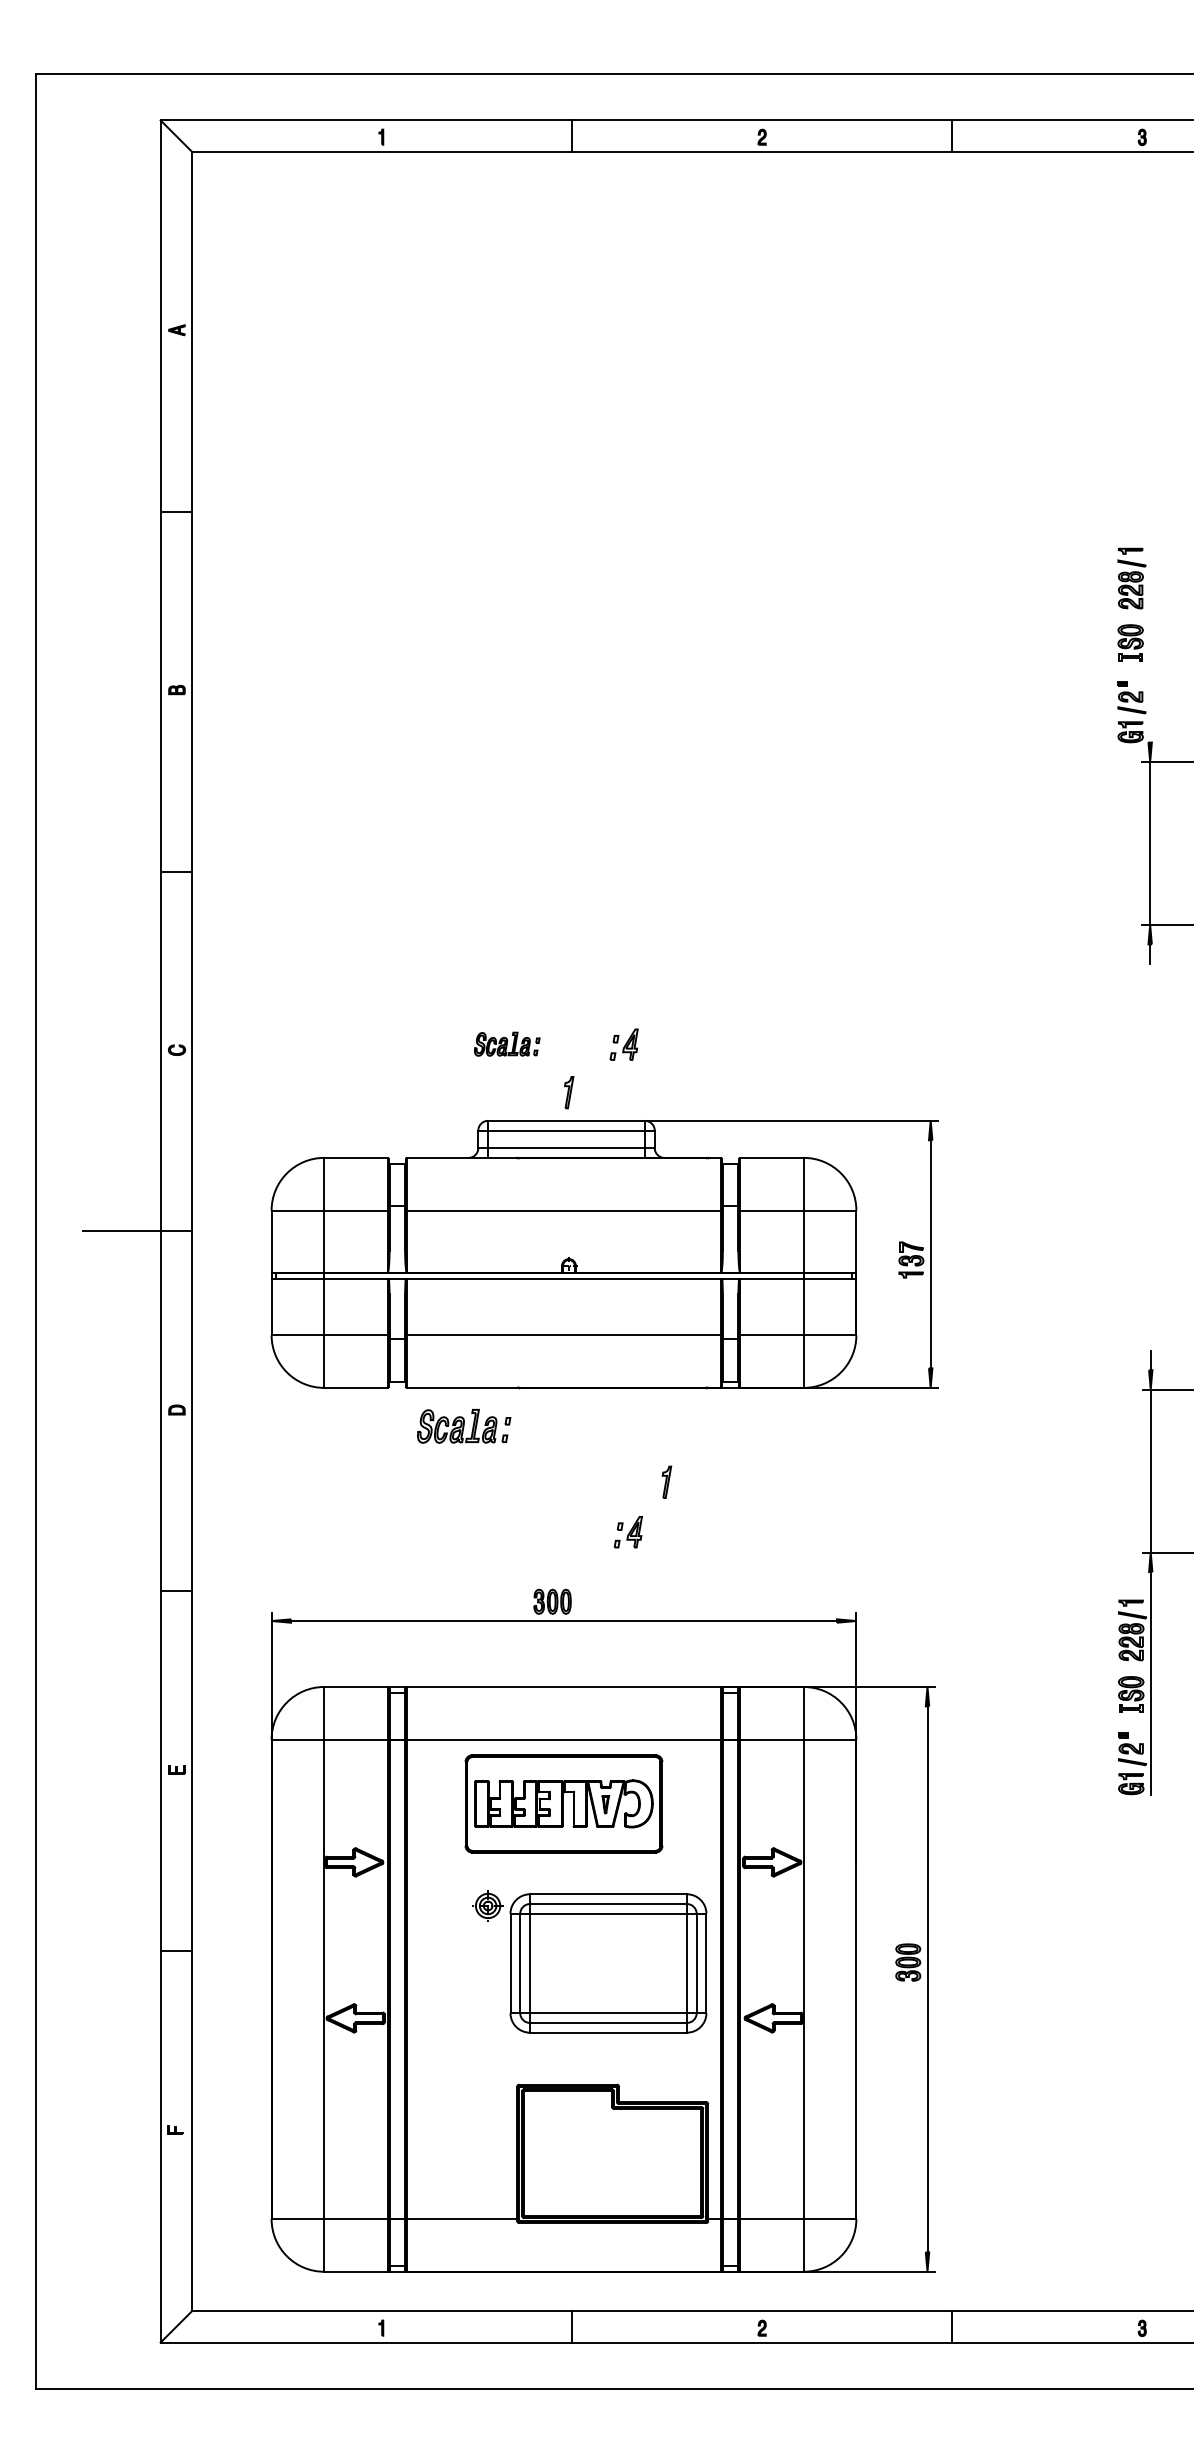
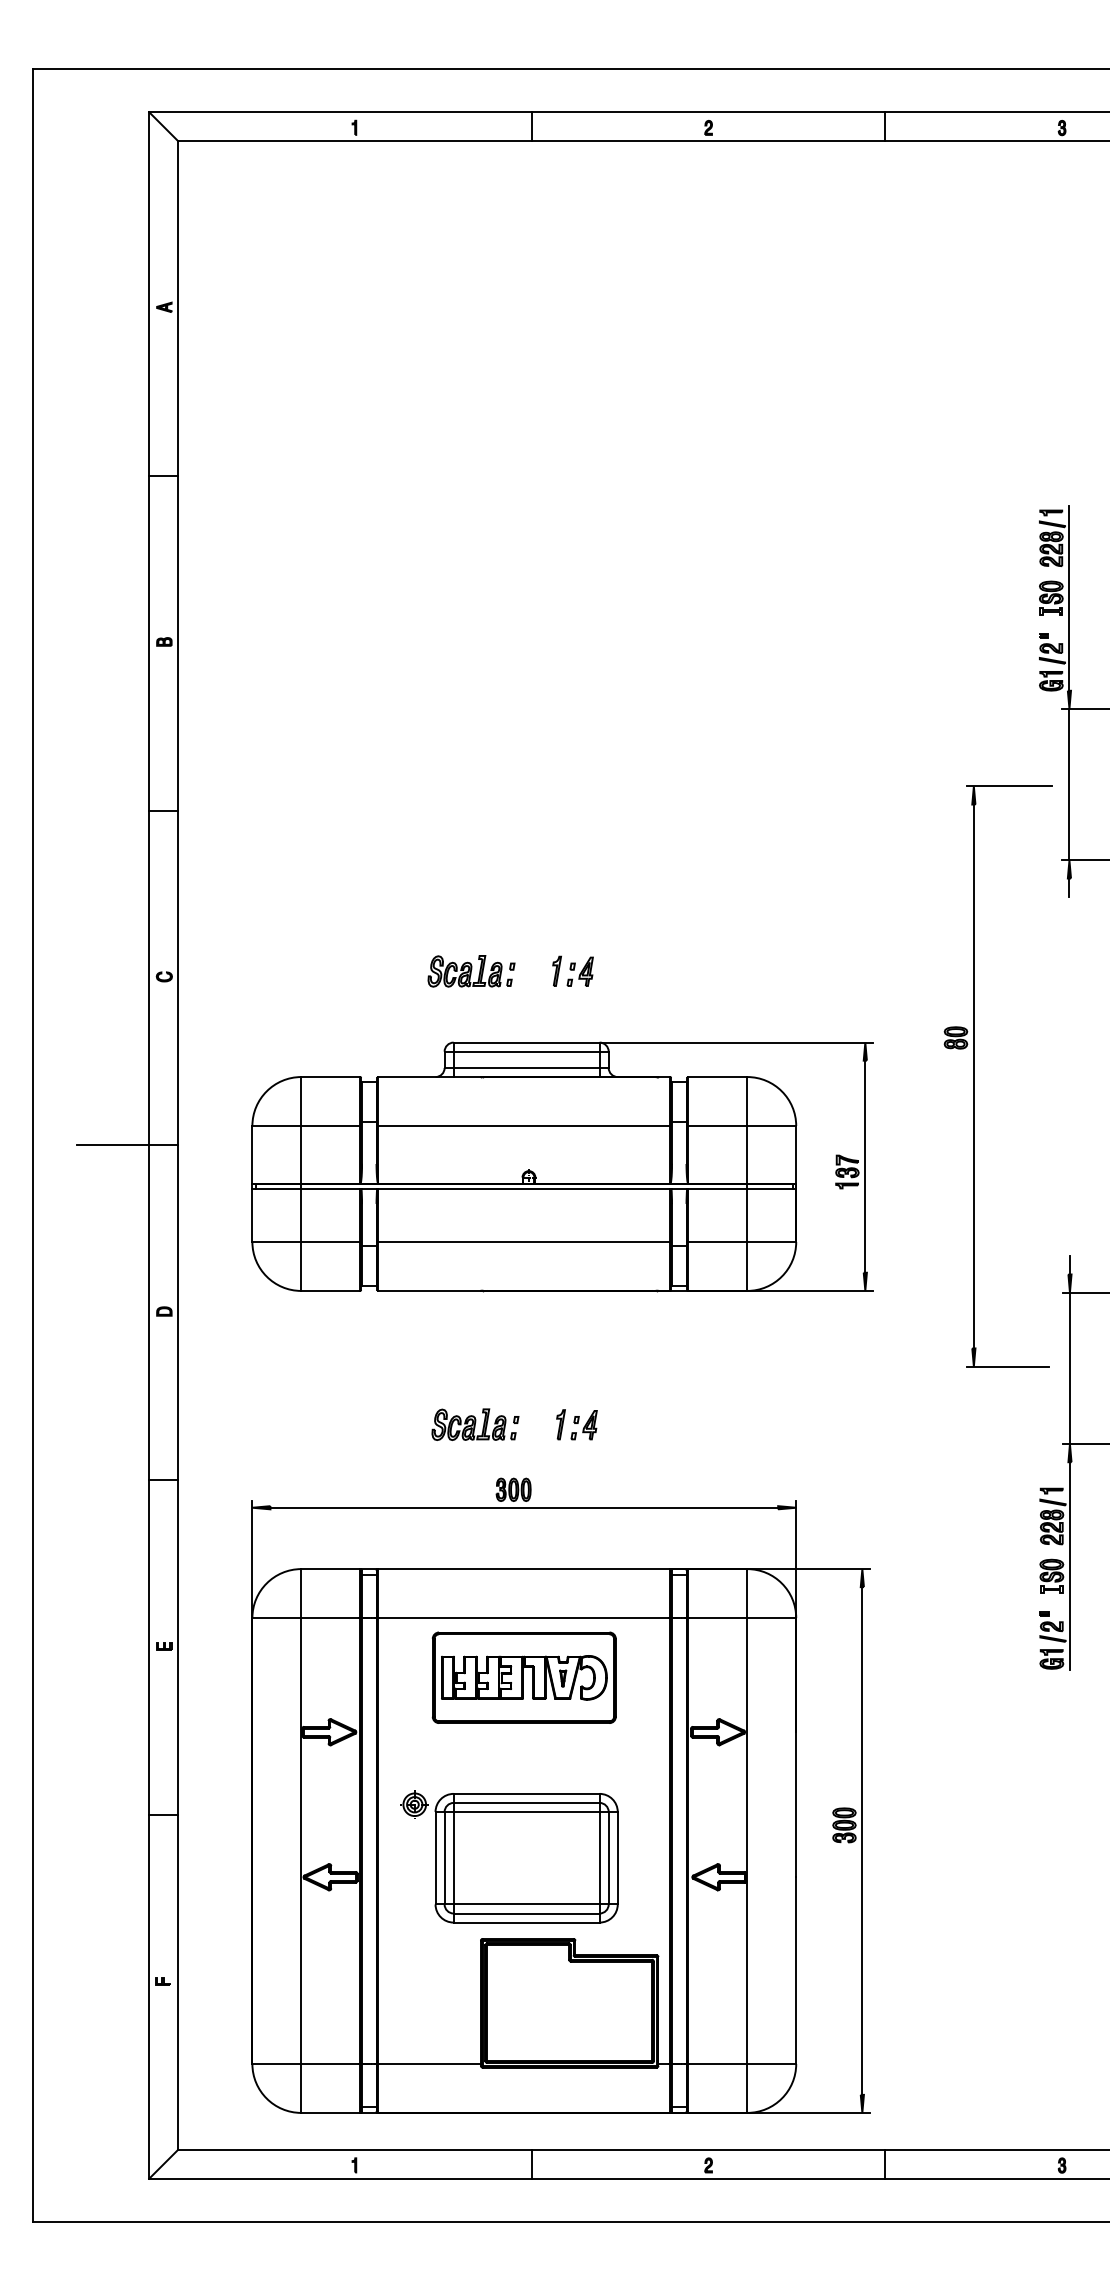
line: (1150, 643) -> (1069, 598), added
part: (507, 1044) -> (471, 971), size x1.43
part: (568, 1091) -> (556, 970), moved
part: (1048, 1157) -> (974, 1076), added
part: (464, 1426) -> (475, 1424), moved
part: (666, 1482) -> (560, 1424), moved
part: (590, 1961) -> (509, 1856), moved

